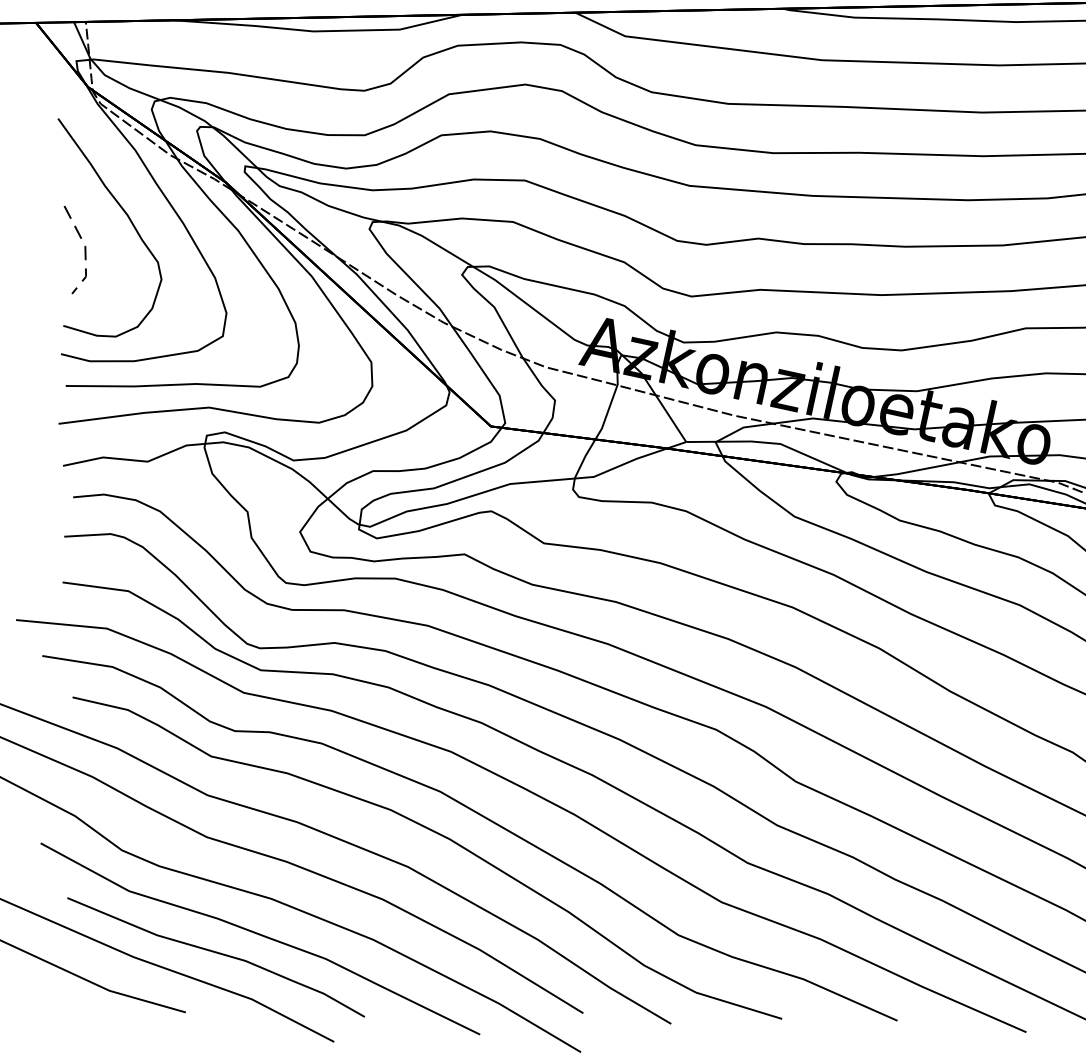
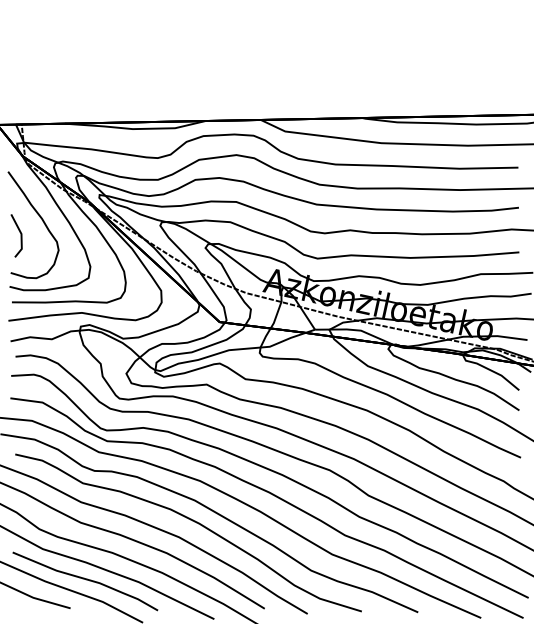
line: (85, 251) -> (21, 236), dashed -> solid

